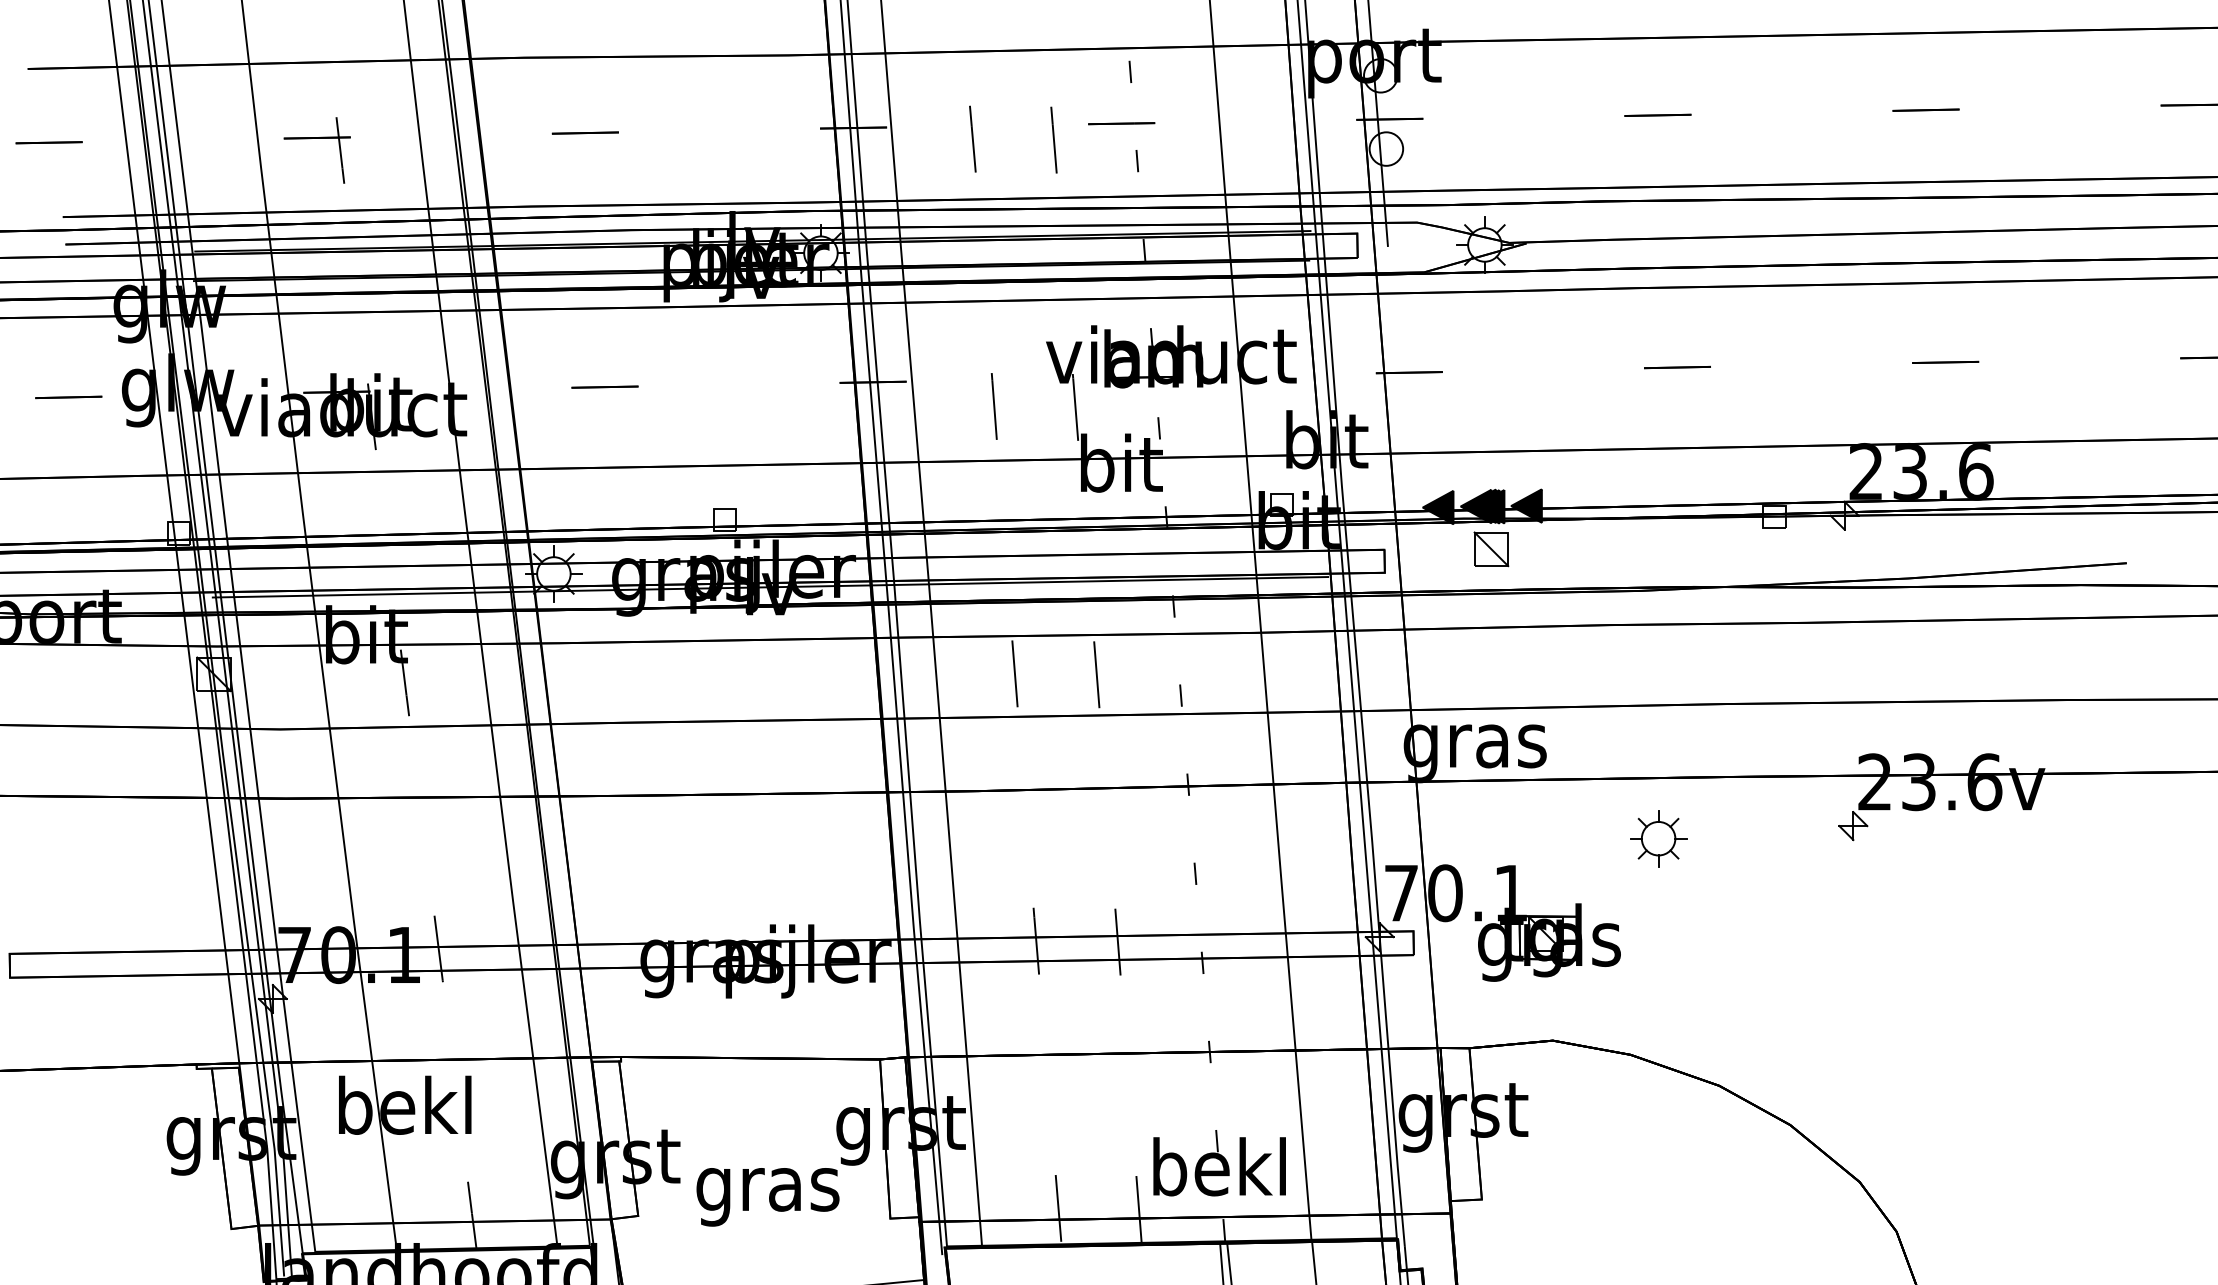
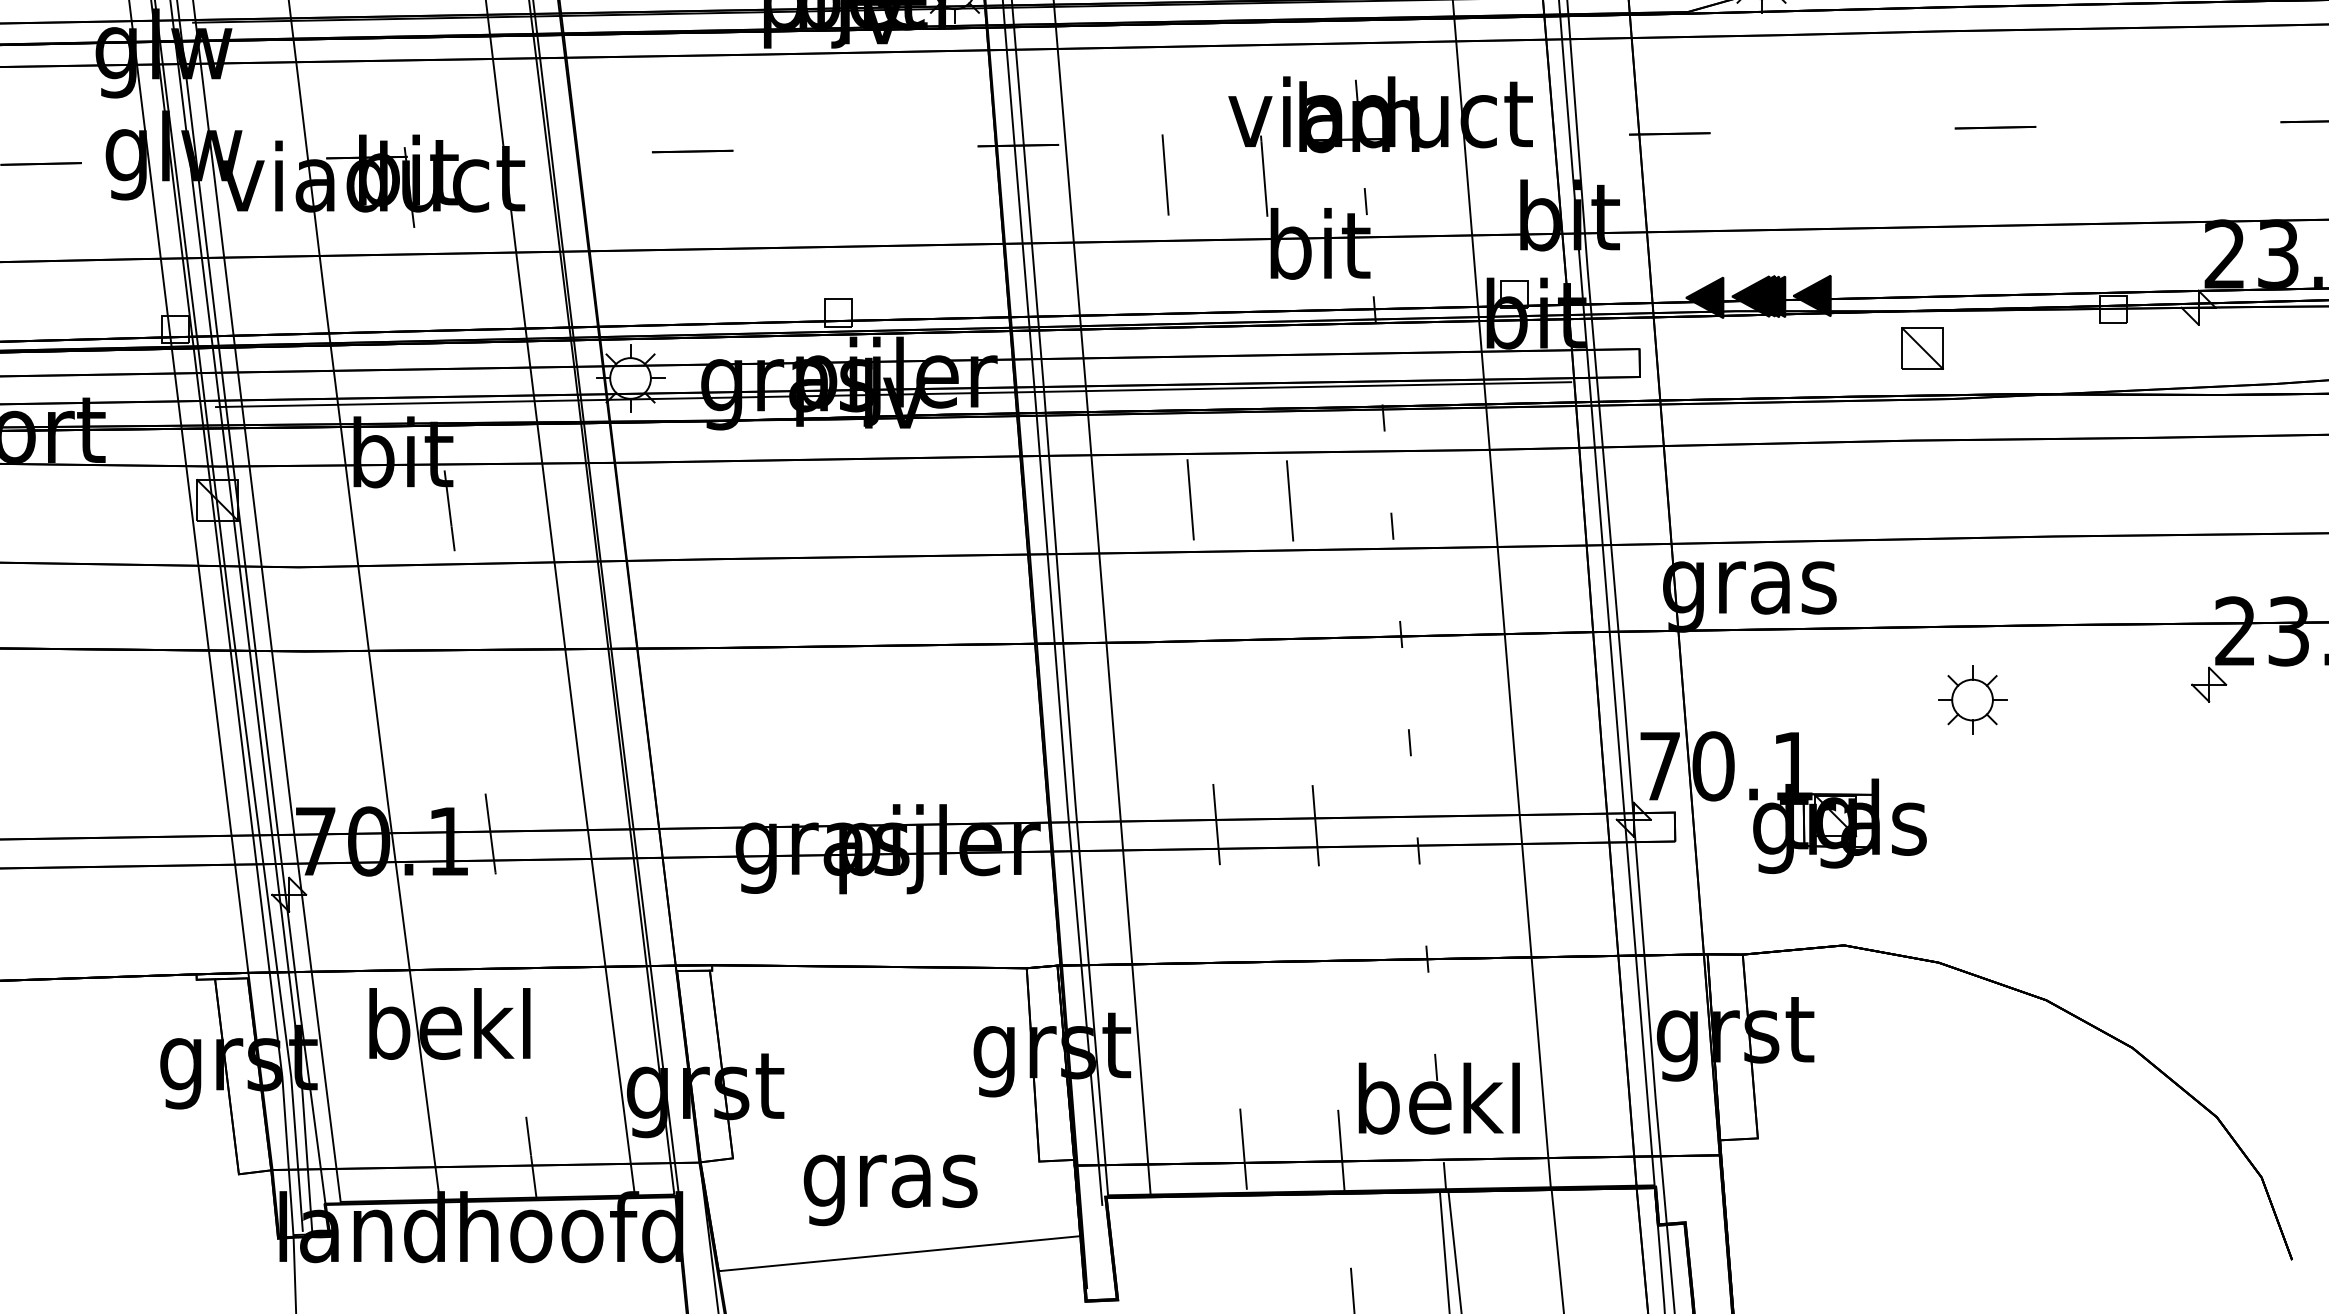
part: (1491, 549) -> (1922, 348), moved
text: (767, 1197) -> (890, 1190), moved

